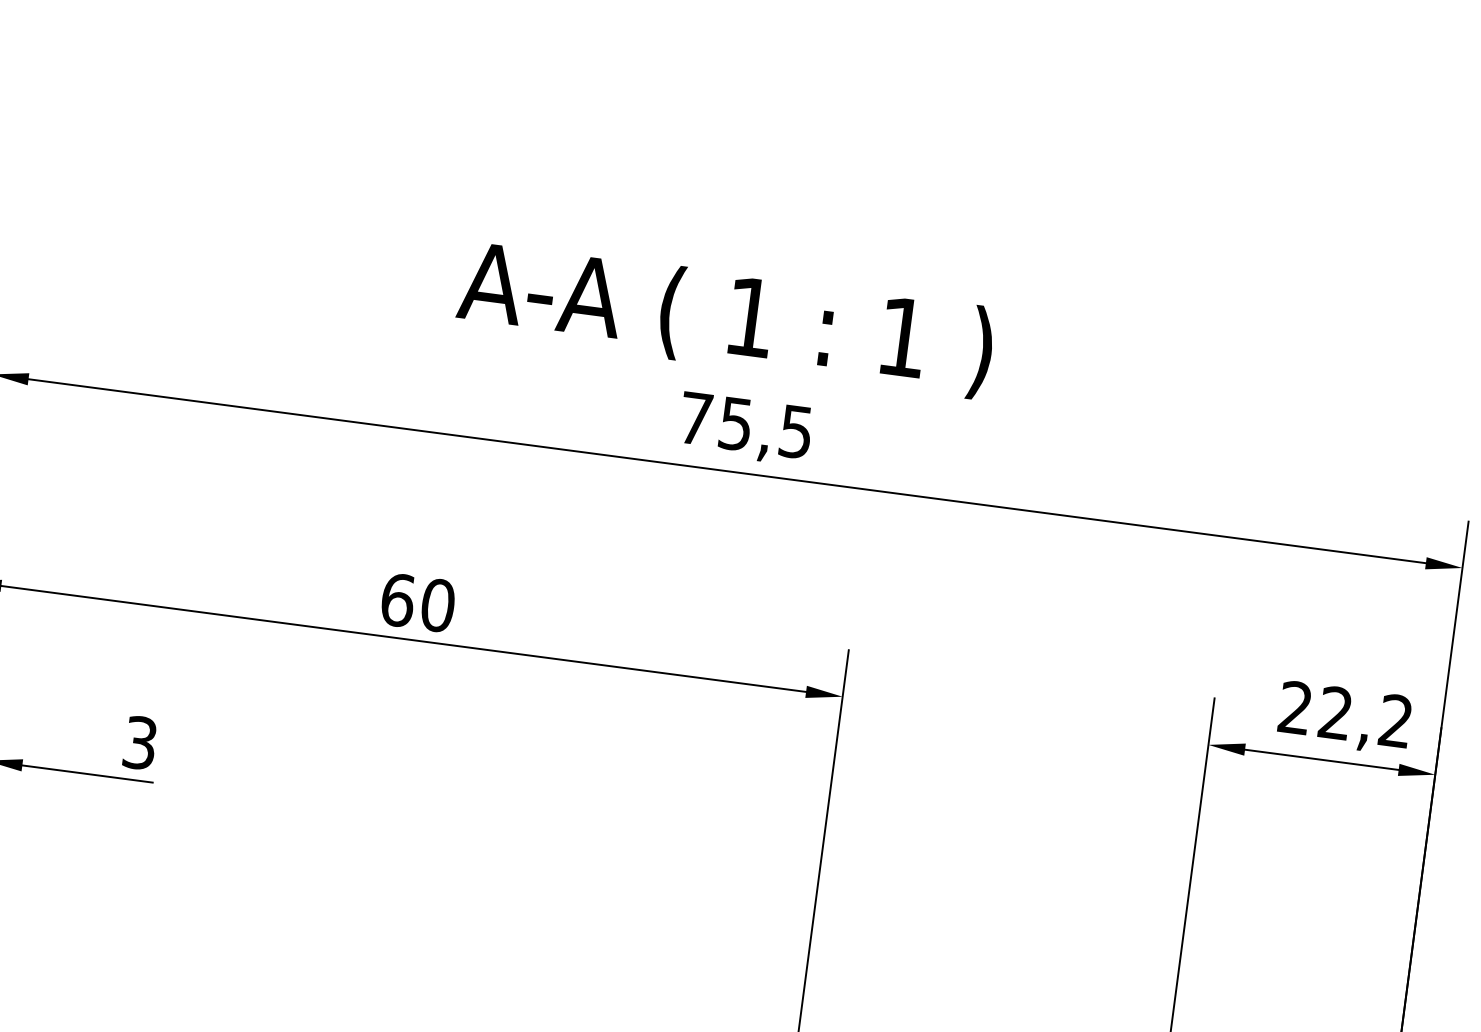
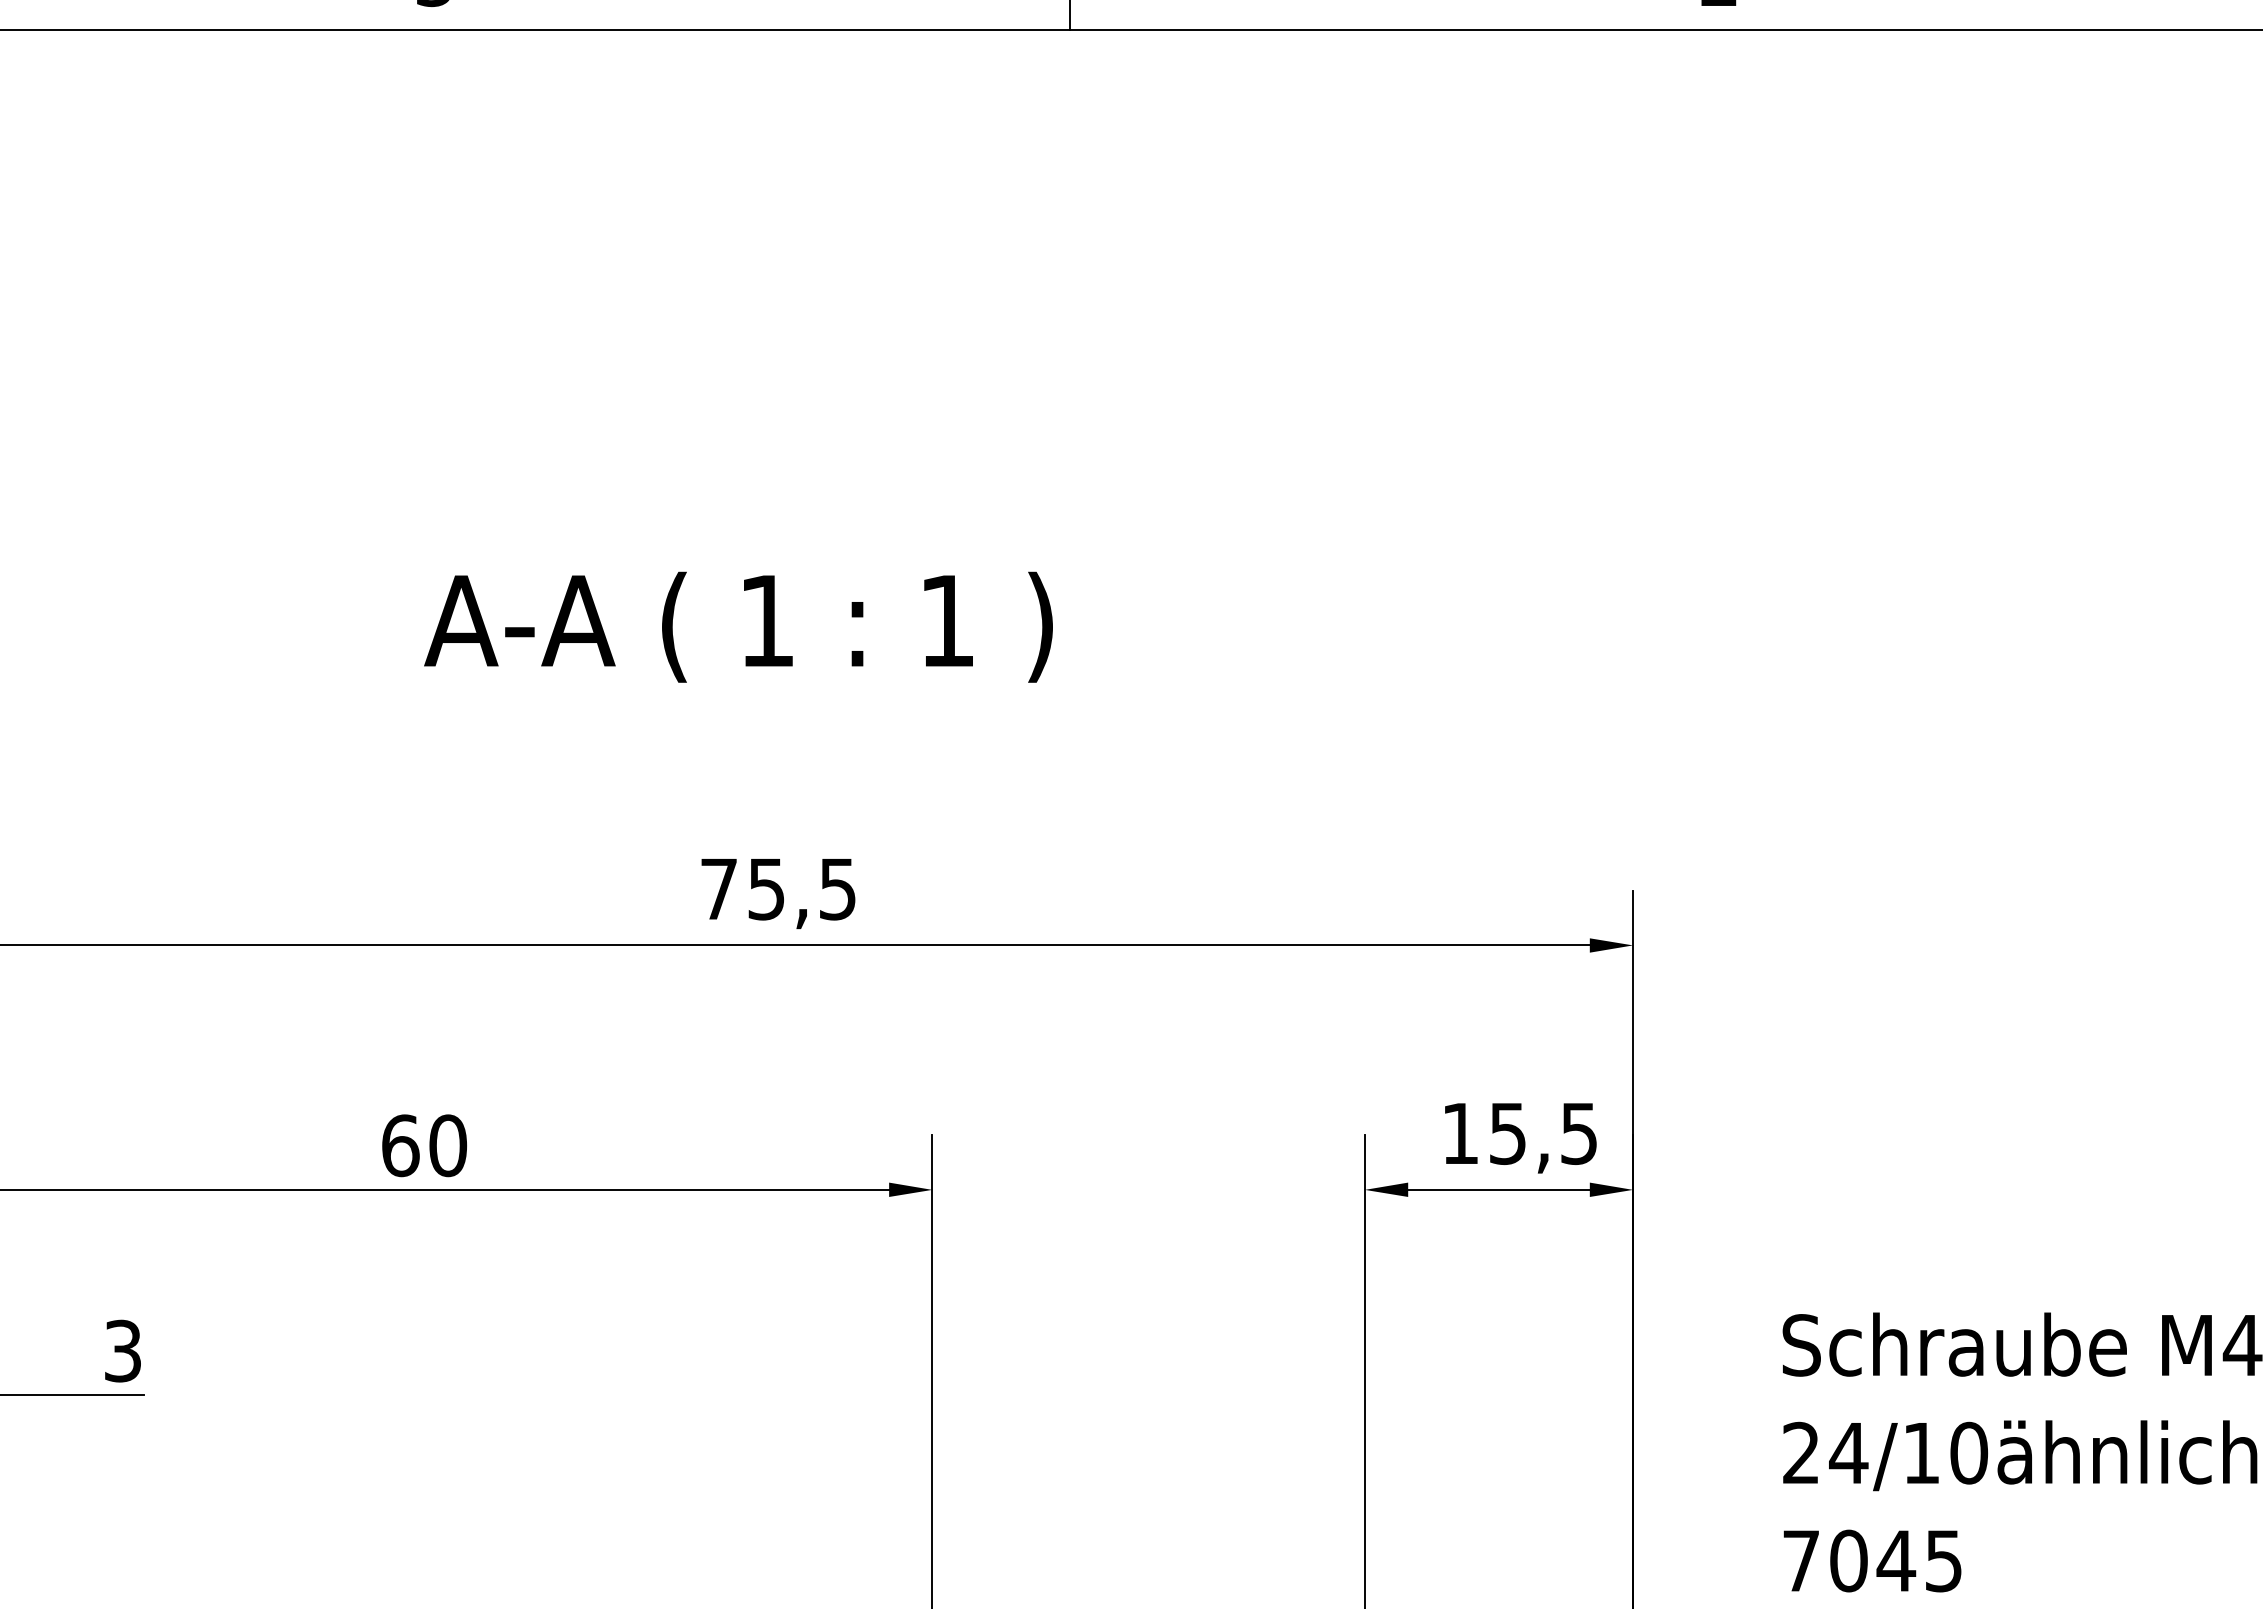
text: (725, 318) -> (738, 626), moved
text: (1345, 714) -> (1519, 1133), 22,2 -> 15,5

